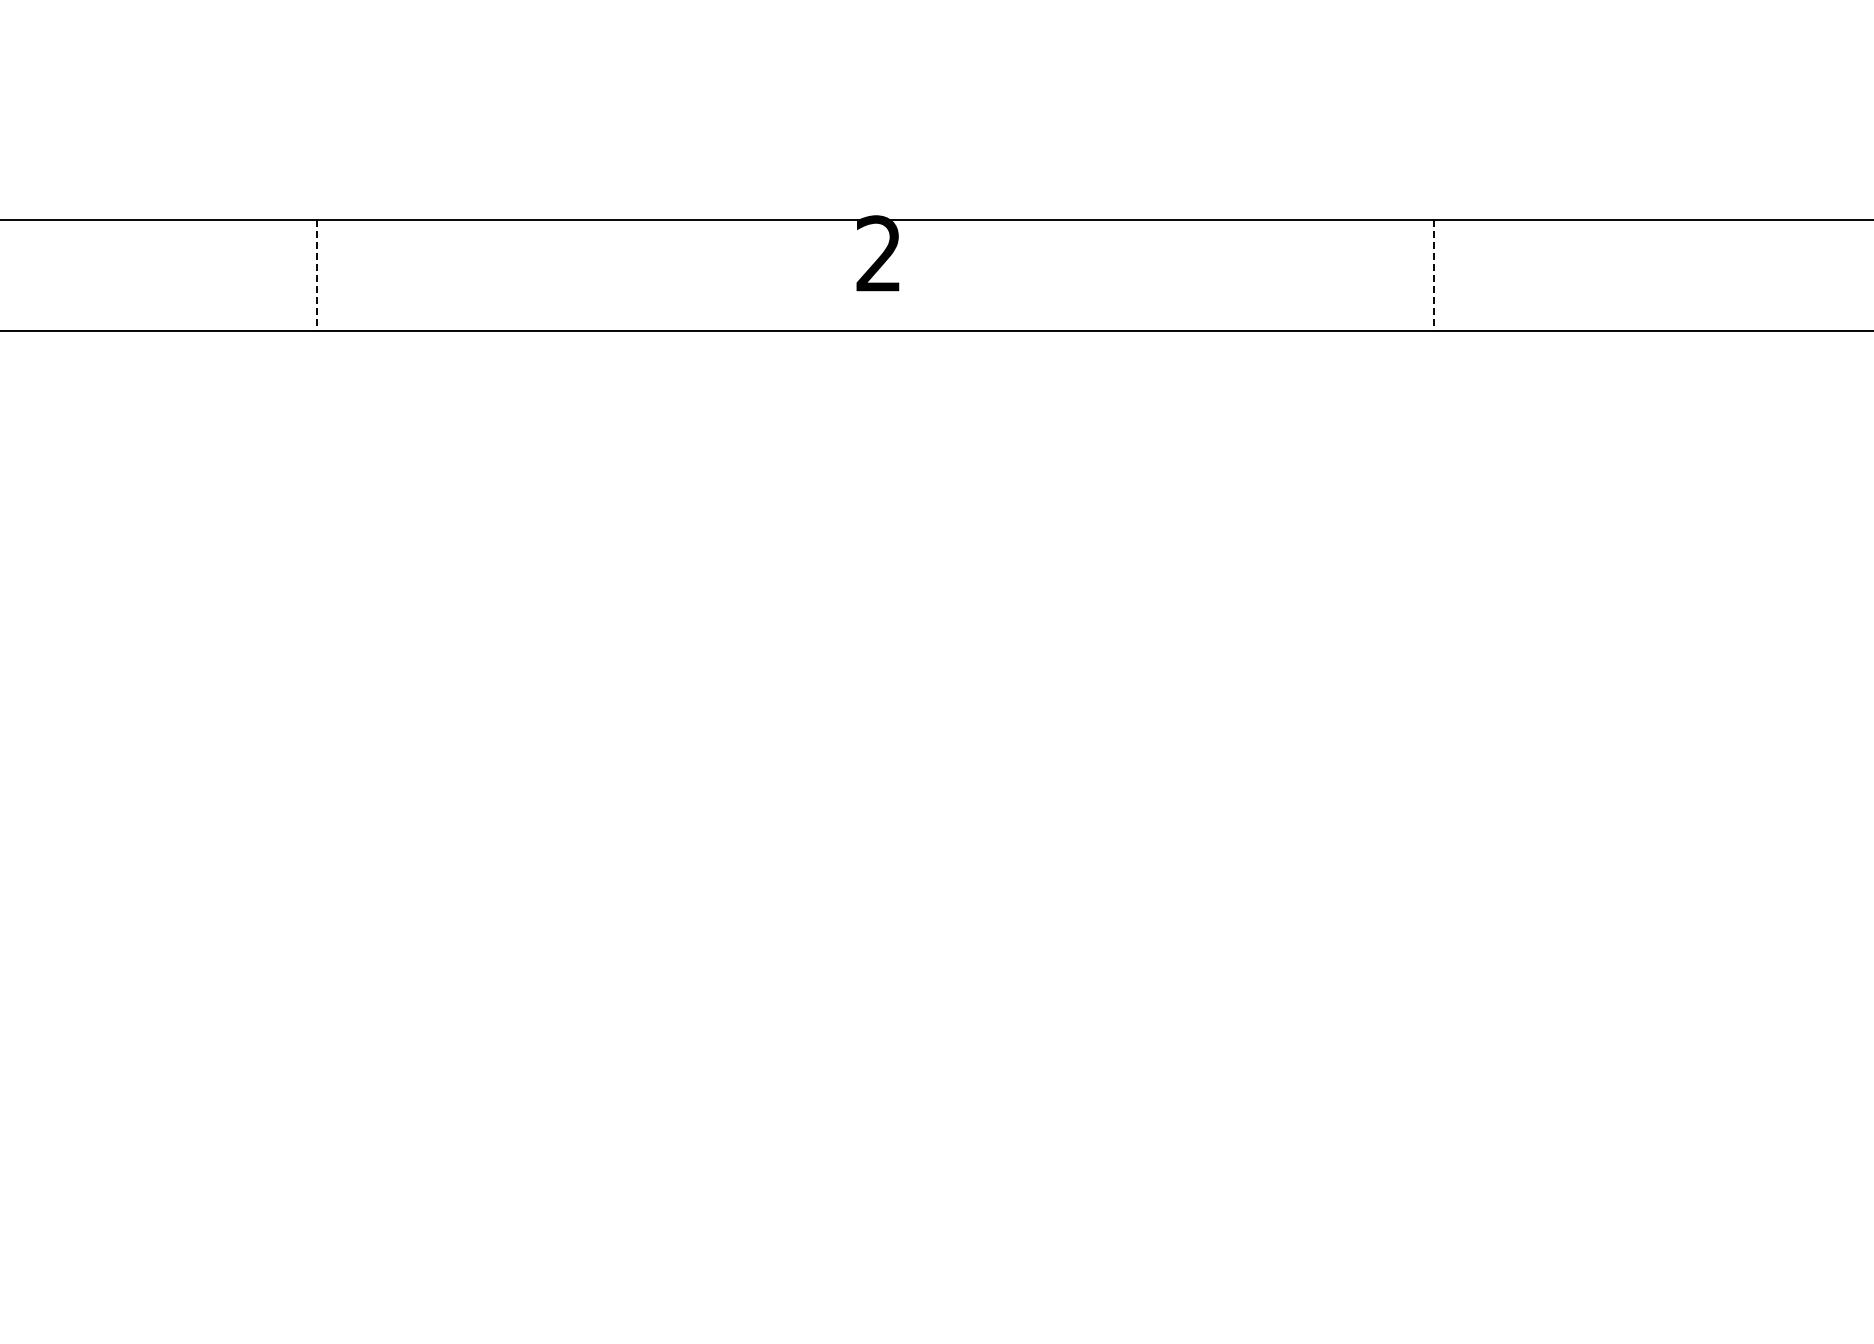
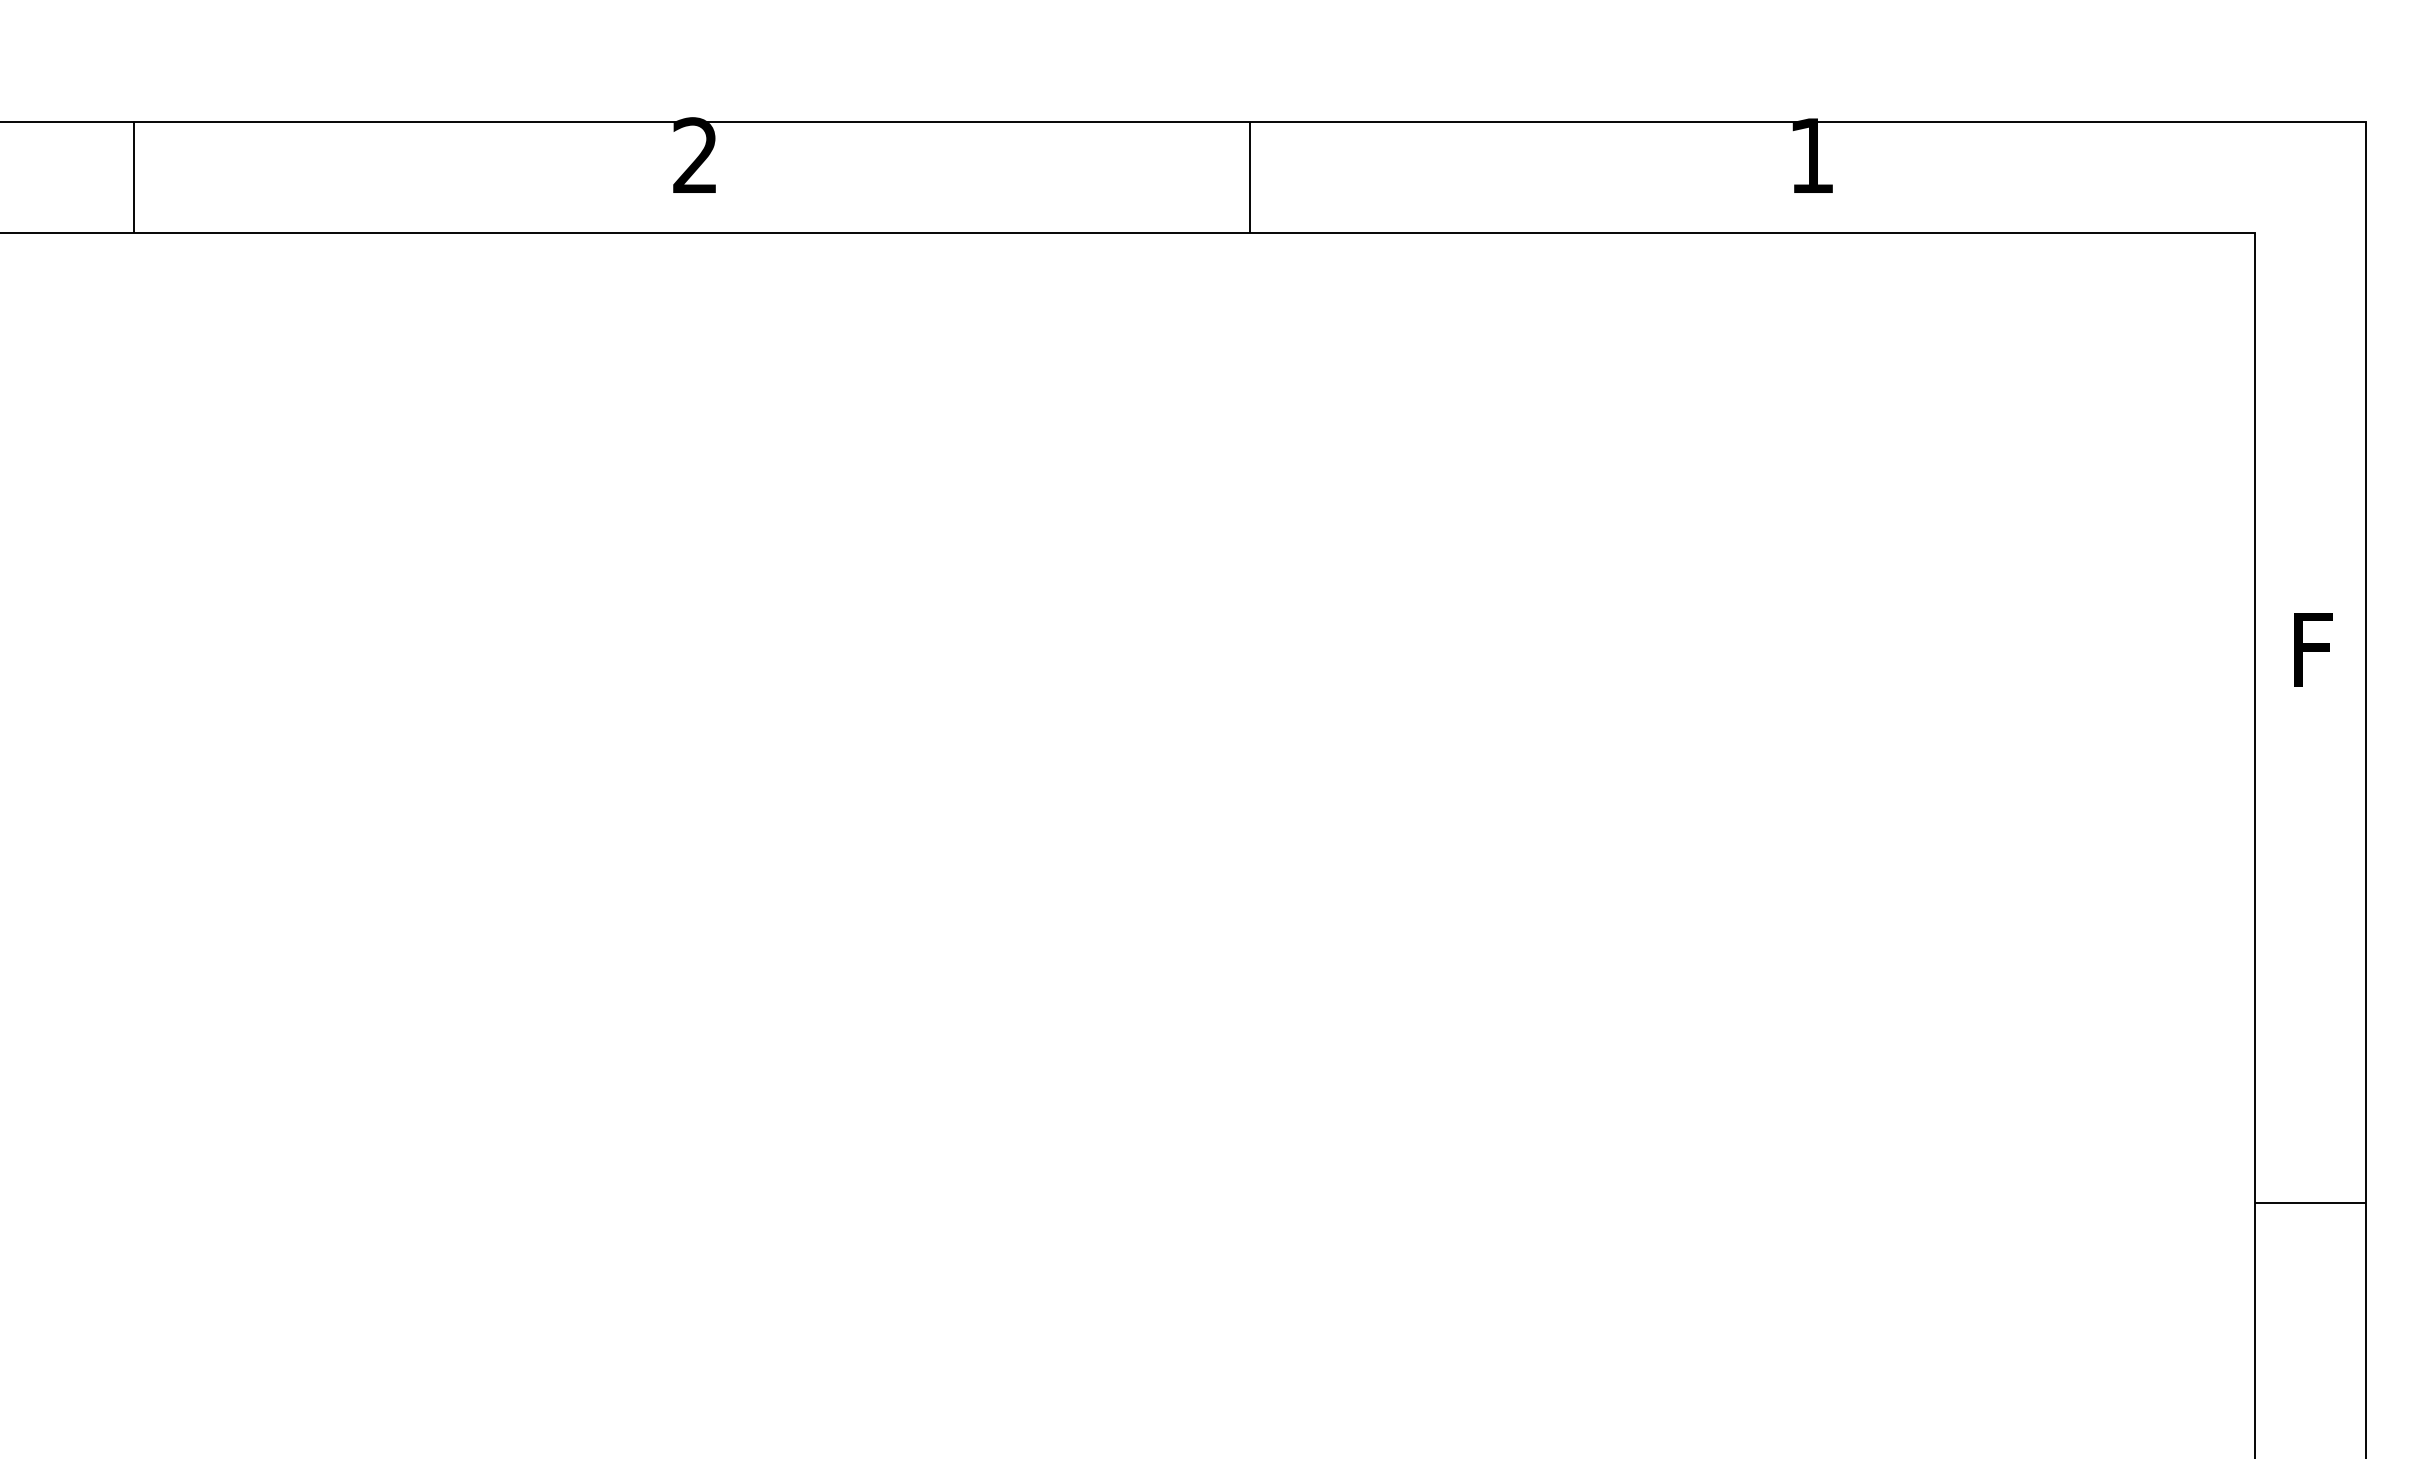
line: (316, 275) -> (133, 177), dashed -> solid
line: (1433, 275) -> (1250, 177), dashed -> solid

